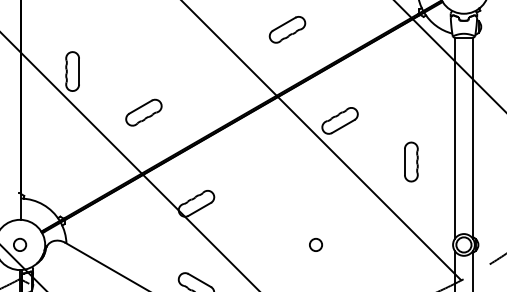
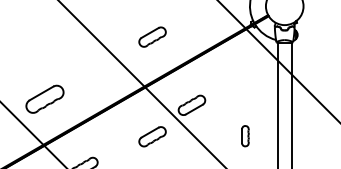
part: (143, 112) -> (44, 99), size x1.4
part: (411, 161) -> (245, 135), size x0.7
part: (287, 162) -> (152, 136), added

